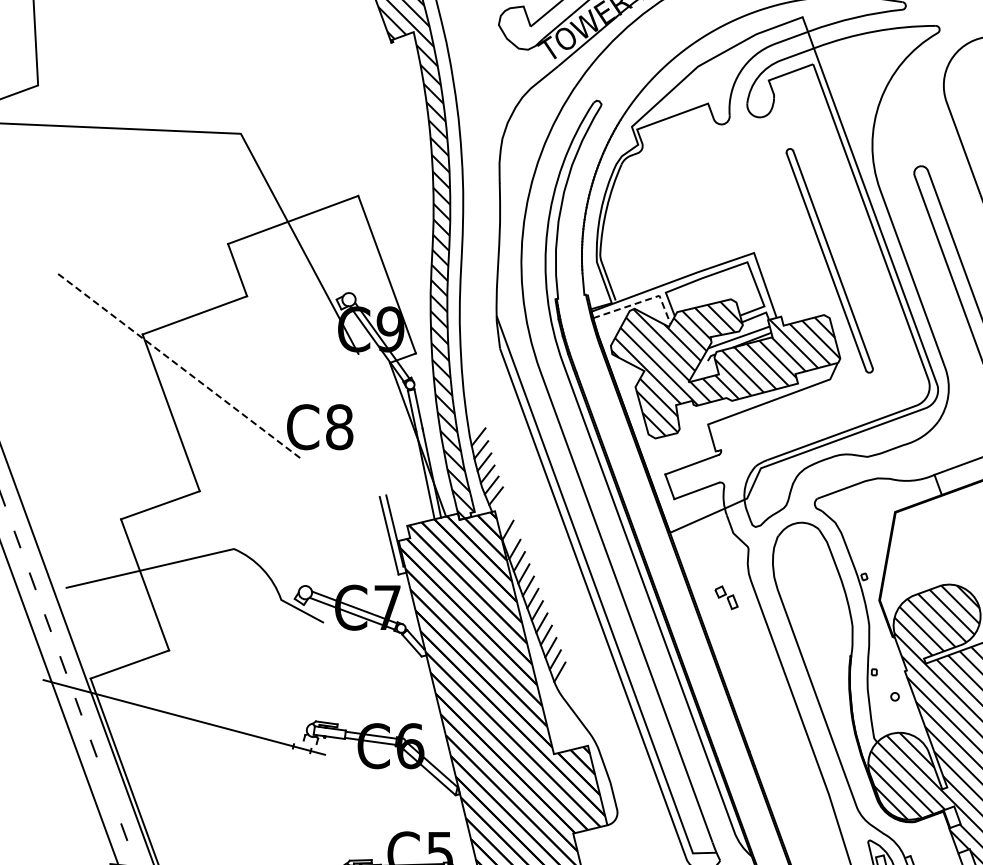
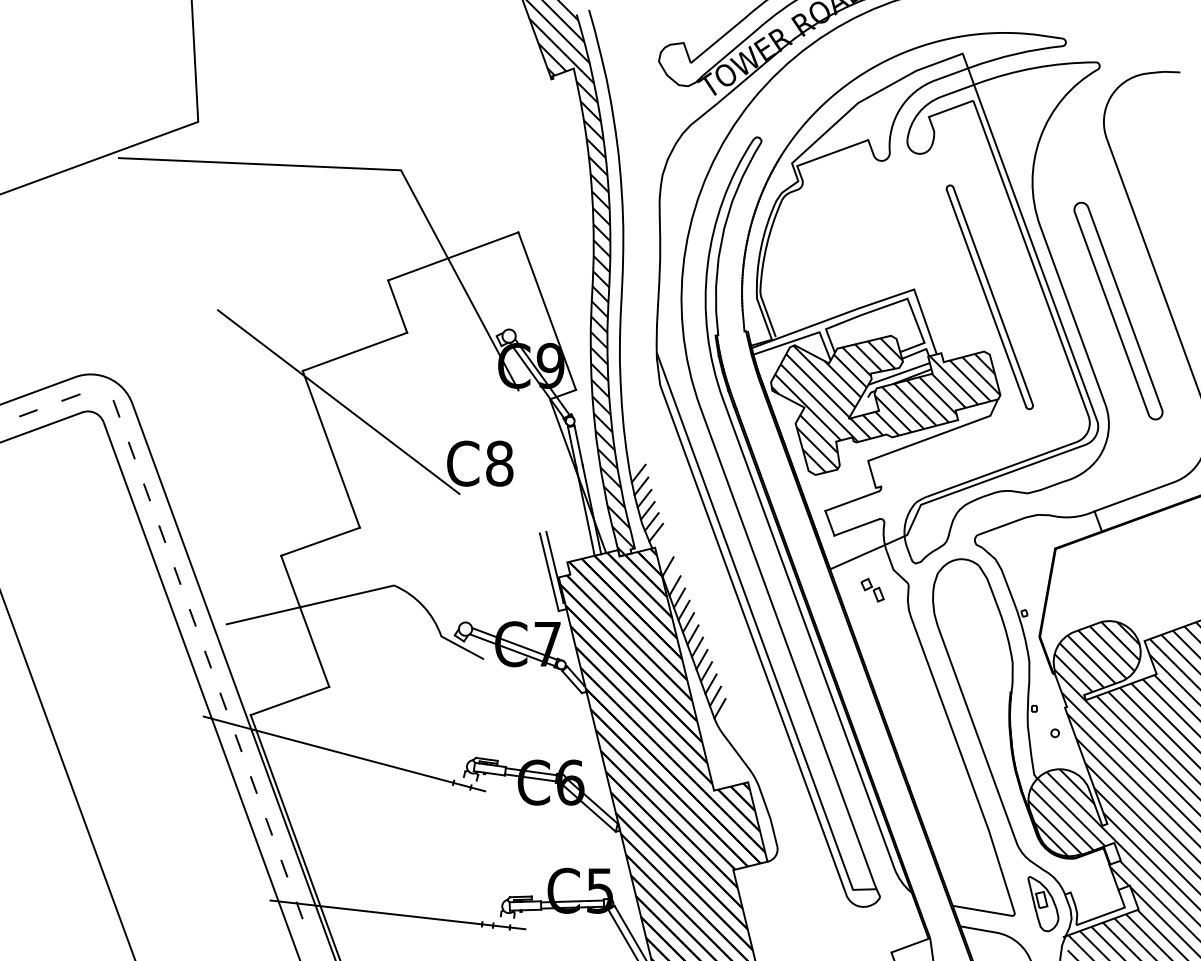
line: (641, 302) -> (801, 338), dashed -> solid
line: (178, 366) -> (338, 402), dashed -> solid
part: (726, 597) -> (872, 589), moved
line: (108, 790) -> (268, 826), added

